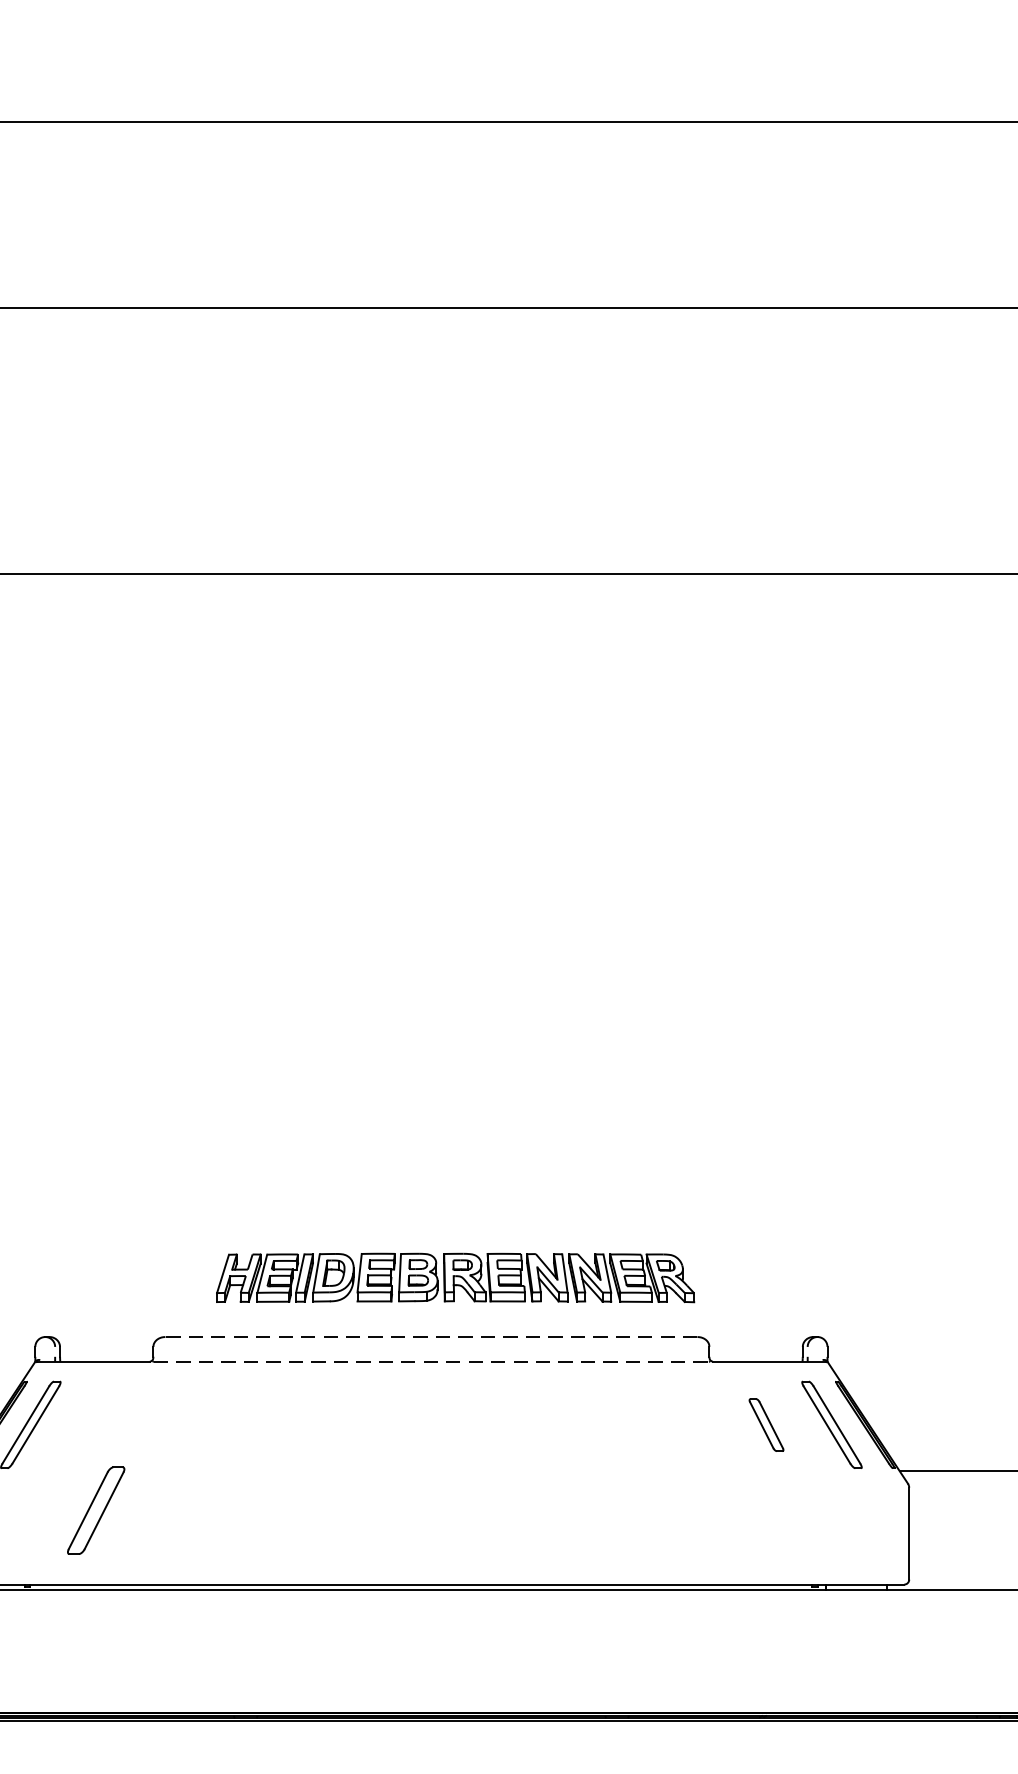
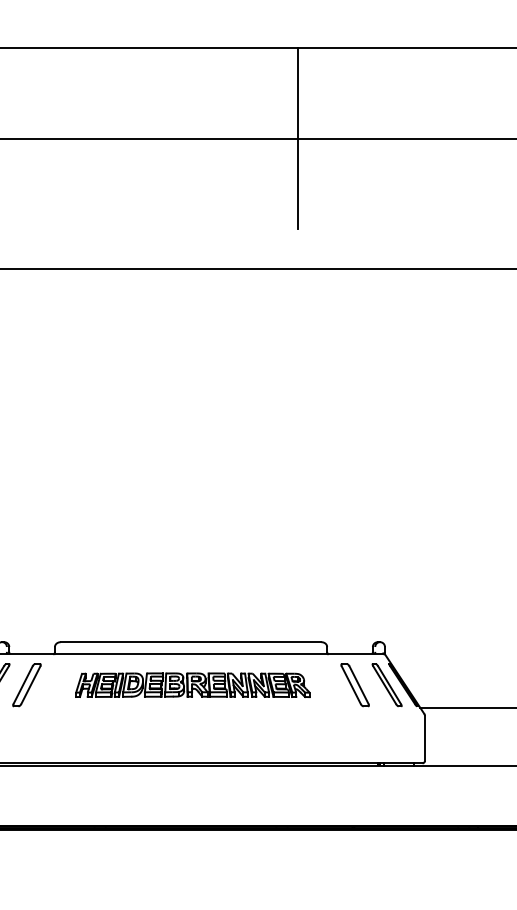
line: (648, 308) -> (297, 138), added
part: (454, 1276) -> (192, 684), moved
line: (430, 1337) -> (190, 642), dashed -> solid
line: (432, 1362) -> (191, 654), dashed -> solid
part: (765, 1425) -> (354, 685), size x1.67
part: (95, 1511) -> (26, 685), moved

